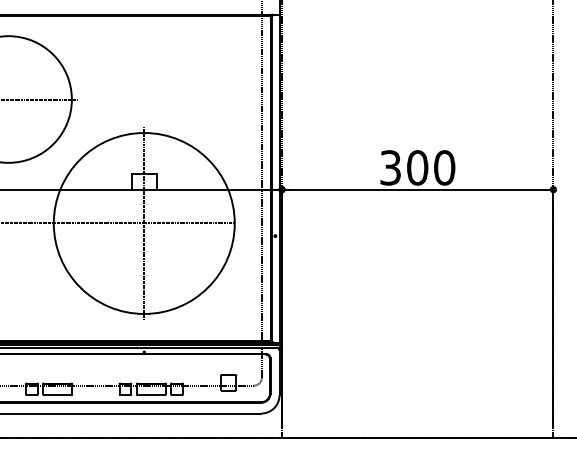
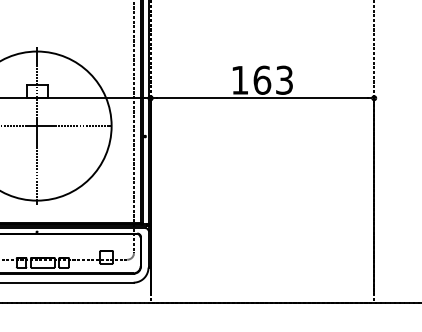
text: (417, 167) -> (262, 79), 300 -> 163

